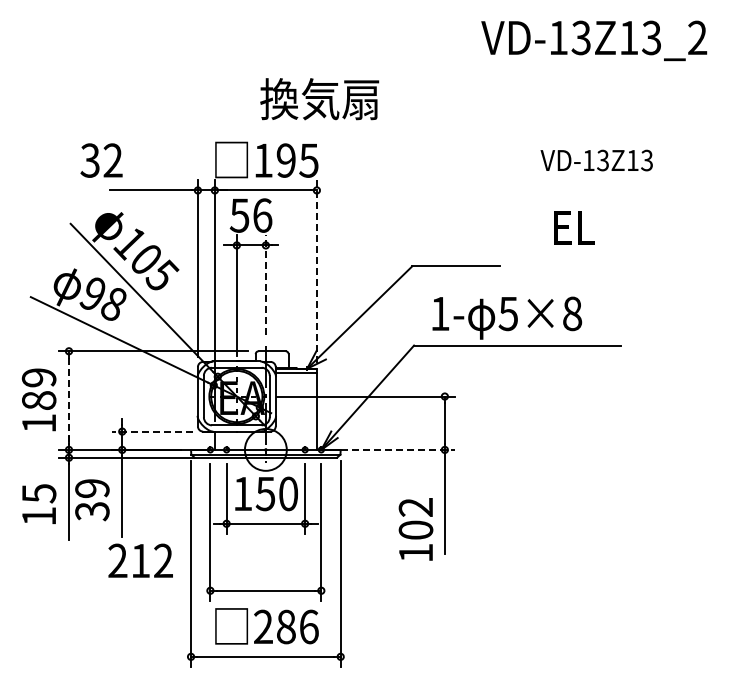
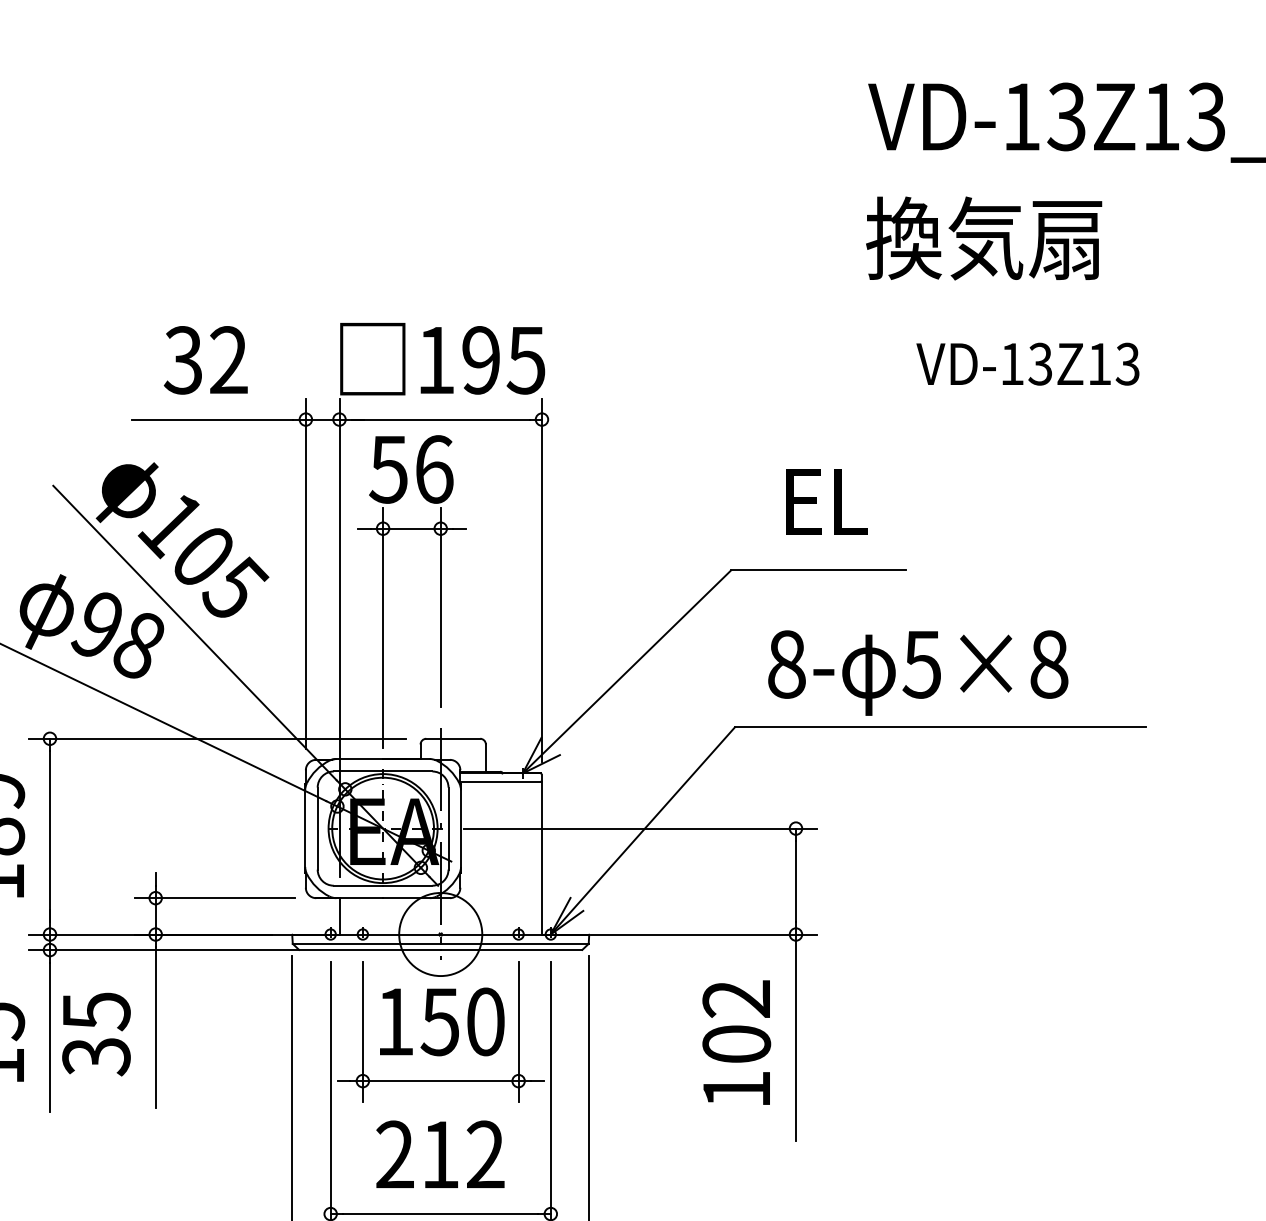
text: (319, 99) -> (983, 239), moved
text: (101, 160) -> (205, 360), moved
text: (596, 160) -> (1027, 364), moved
text: (574, 227) -> (827, 501), moved
line: (316, 270) -> (541, 578), dashed -> solid
line: (265, 284) -> (439, 606), dashed -> solid
text: (439, 313) -> (785, 663), 1- -> 8-
line: (69, 401) -> (50, 838), dashed -> solid
line: (151, 431) -> (213, 897), dashed -> solid
line: (398, 449) -> (703, 933), dashed -> solid
text: (92, 488) -> (96, 1011), 39 -> 35
text: (415, 529) -> (735, 1042), moved
text: (140, 560) -> (439, 1153), moved

